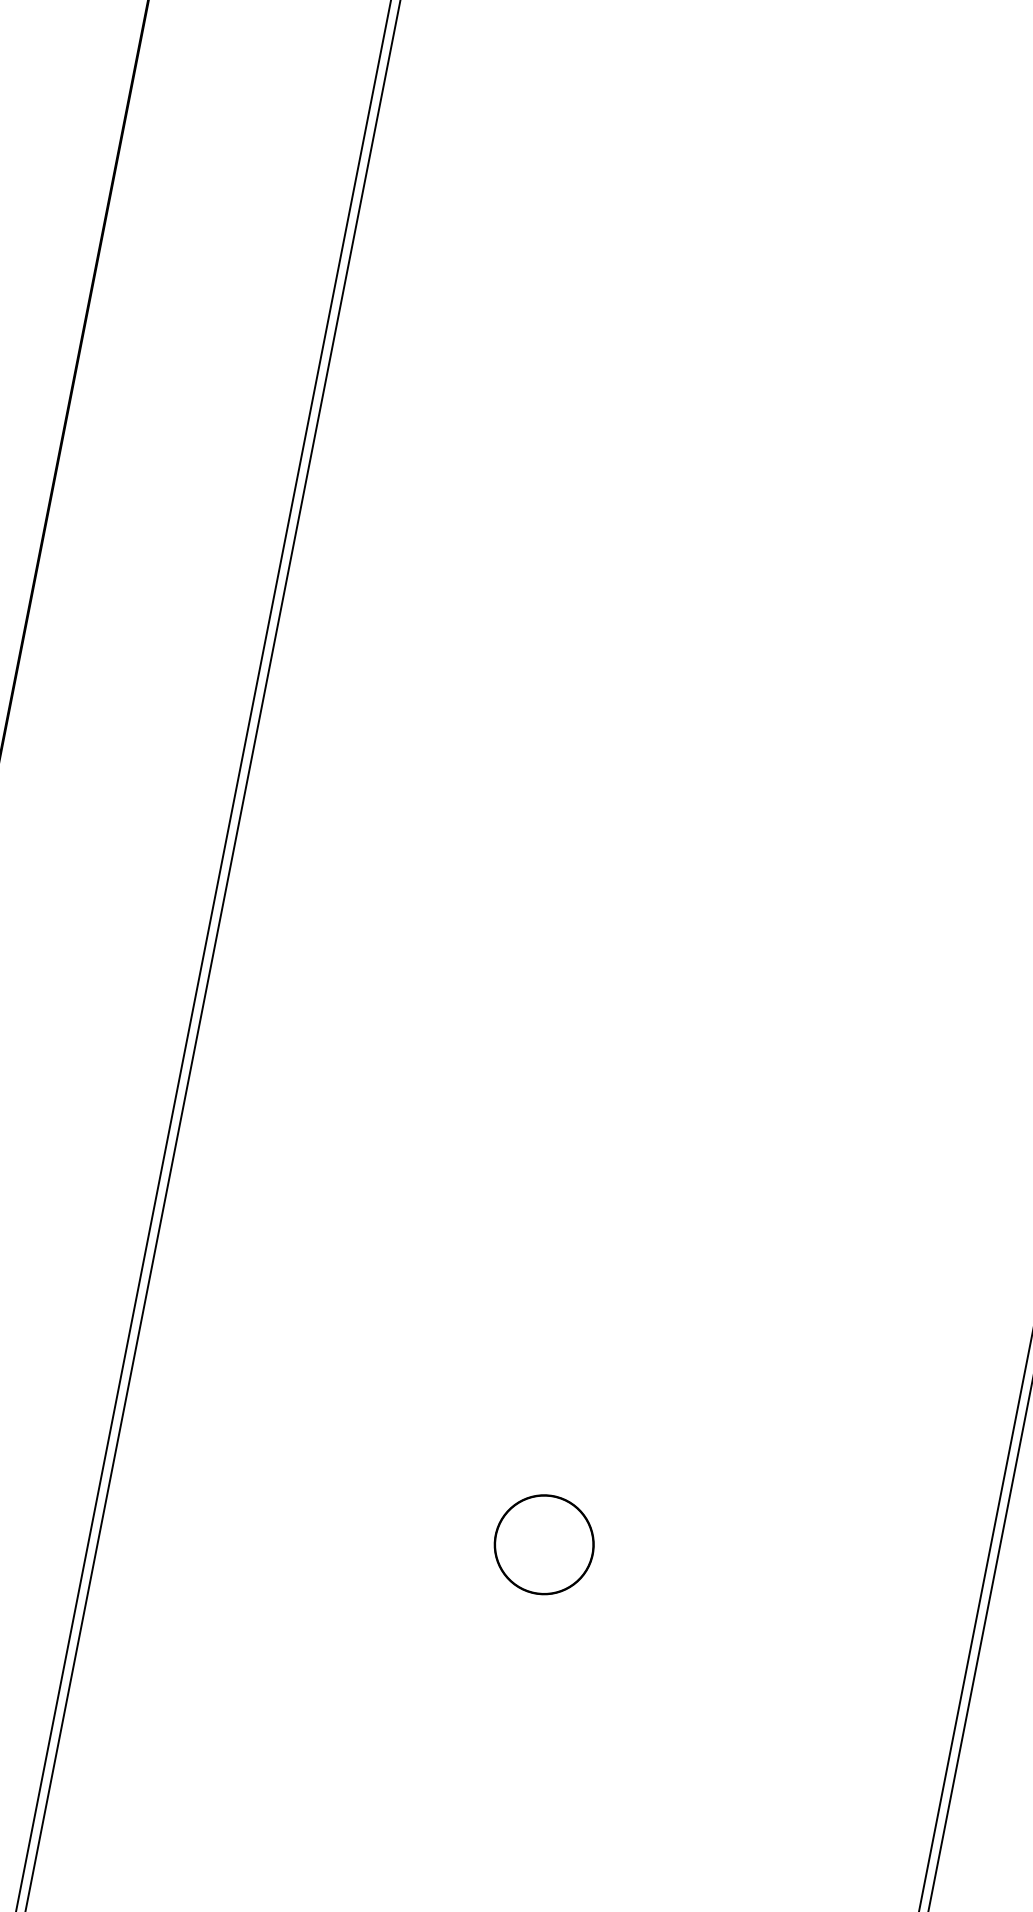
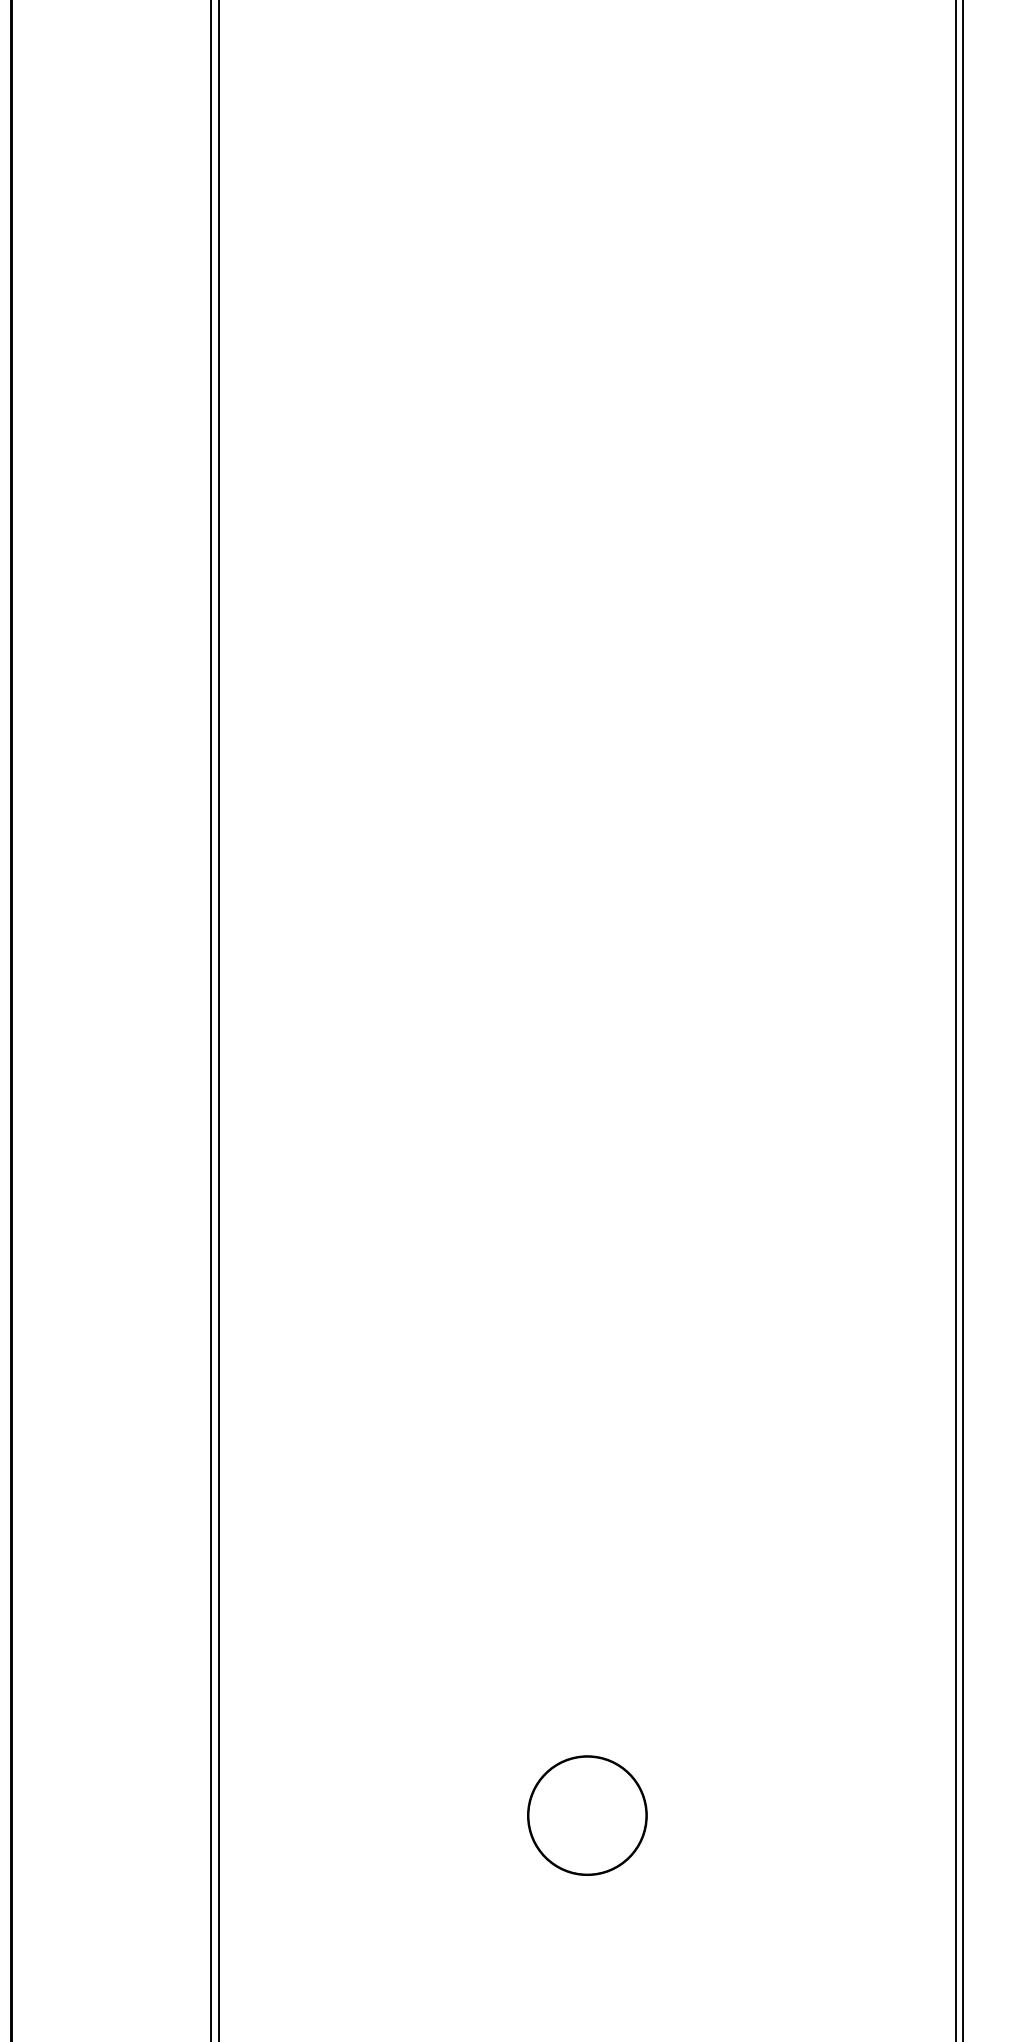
circle: (544, 1544) -> (587, 1815), size x1.43

